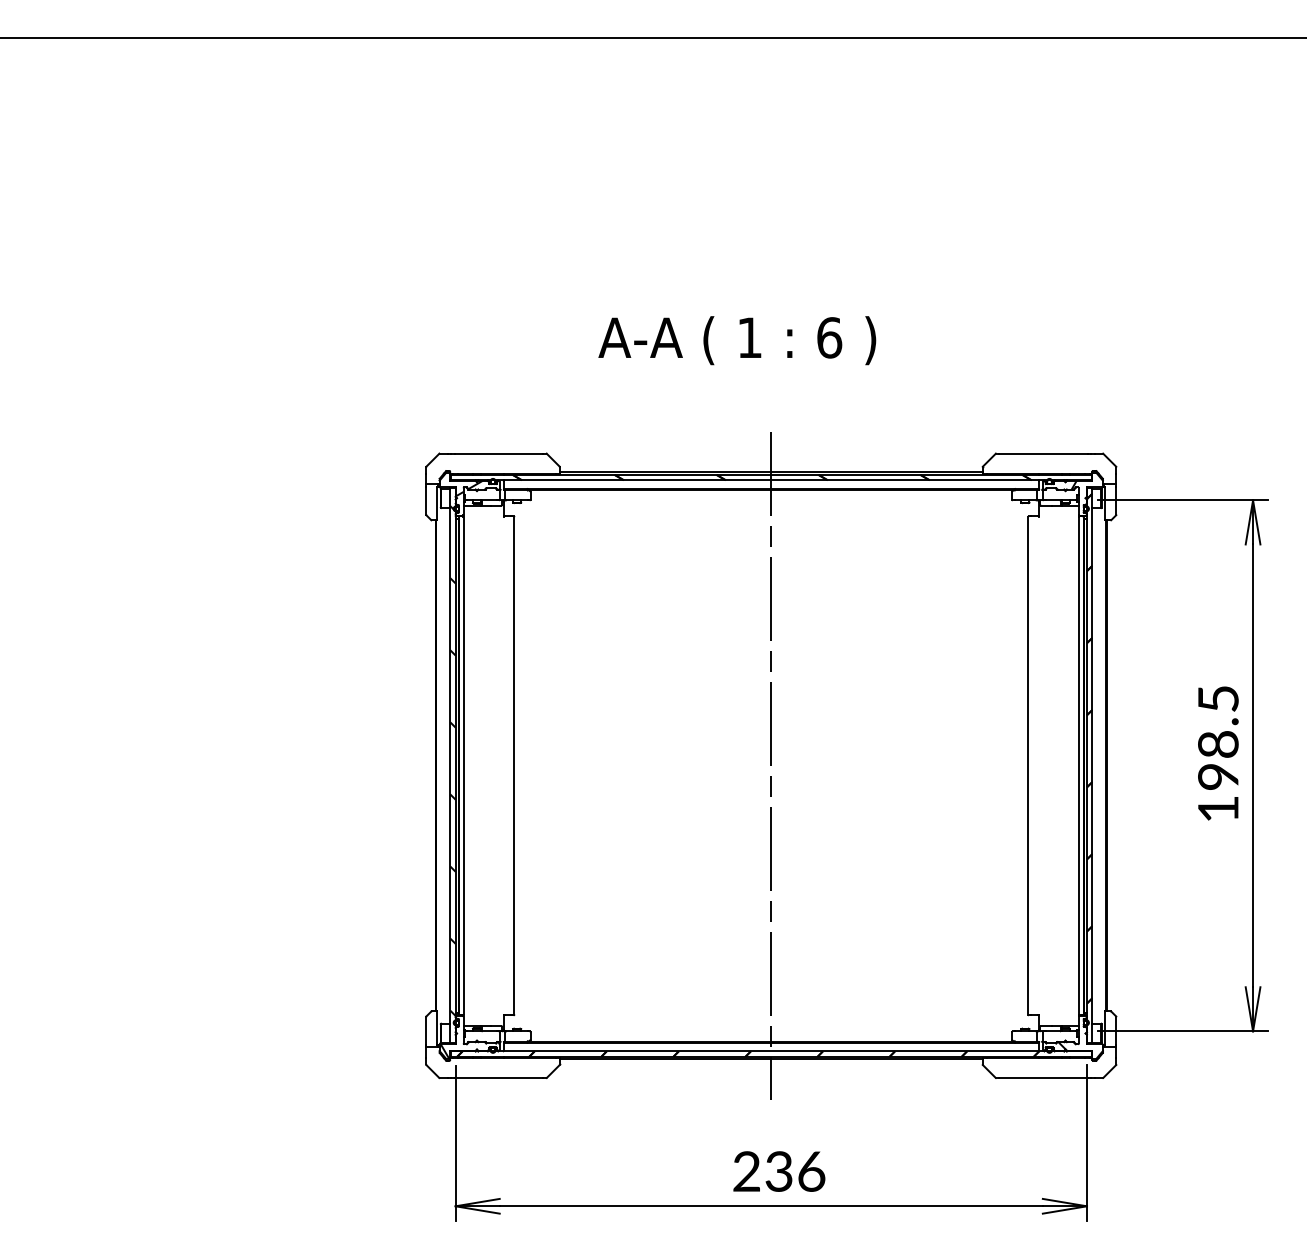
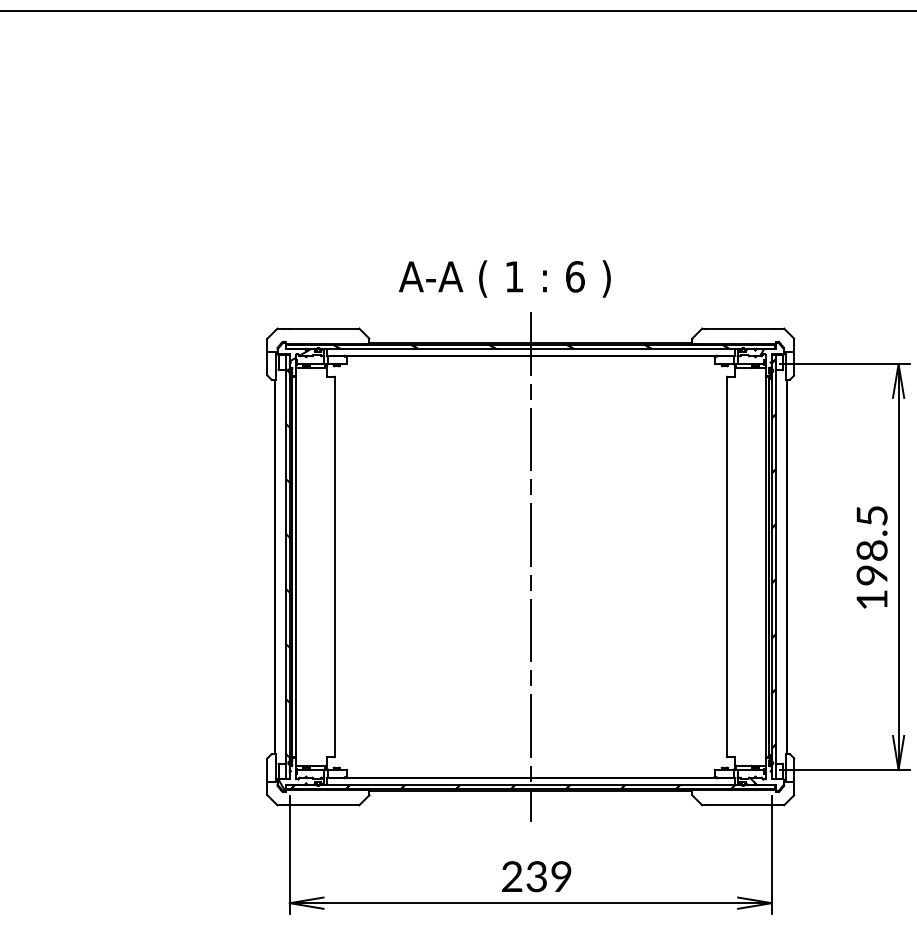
text: (737, 340) -> (505, 278), moved
text: (811, 1171) -> (561, 876), 236 -> 239

